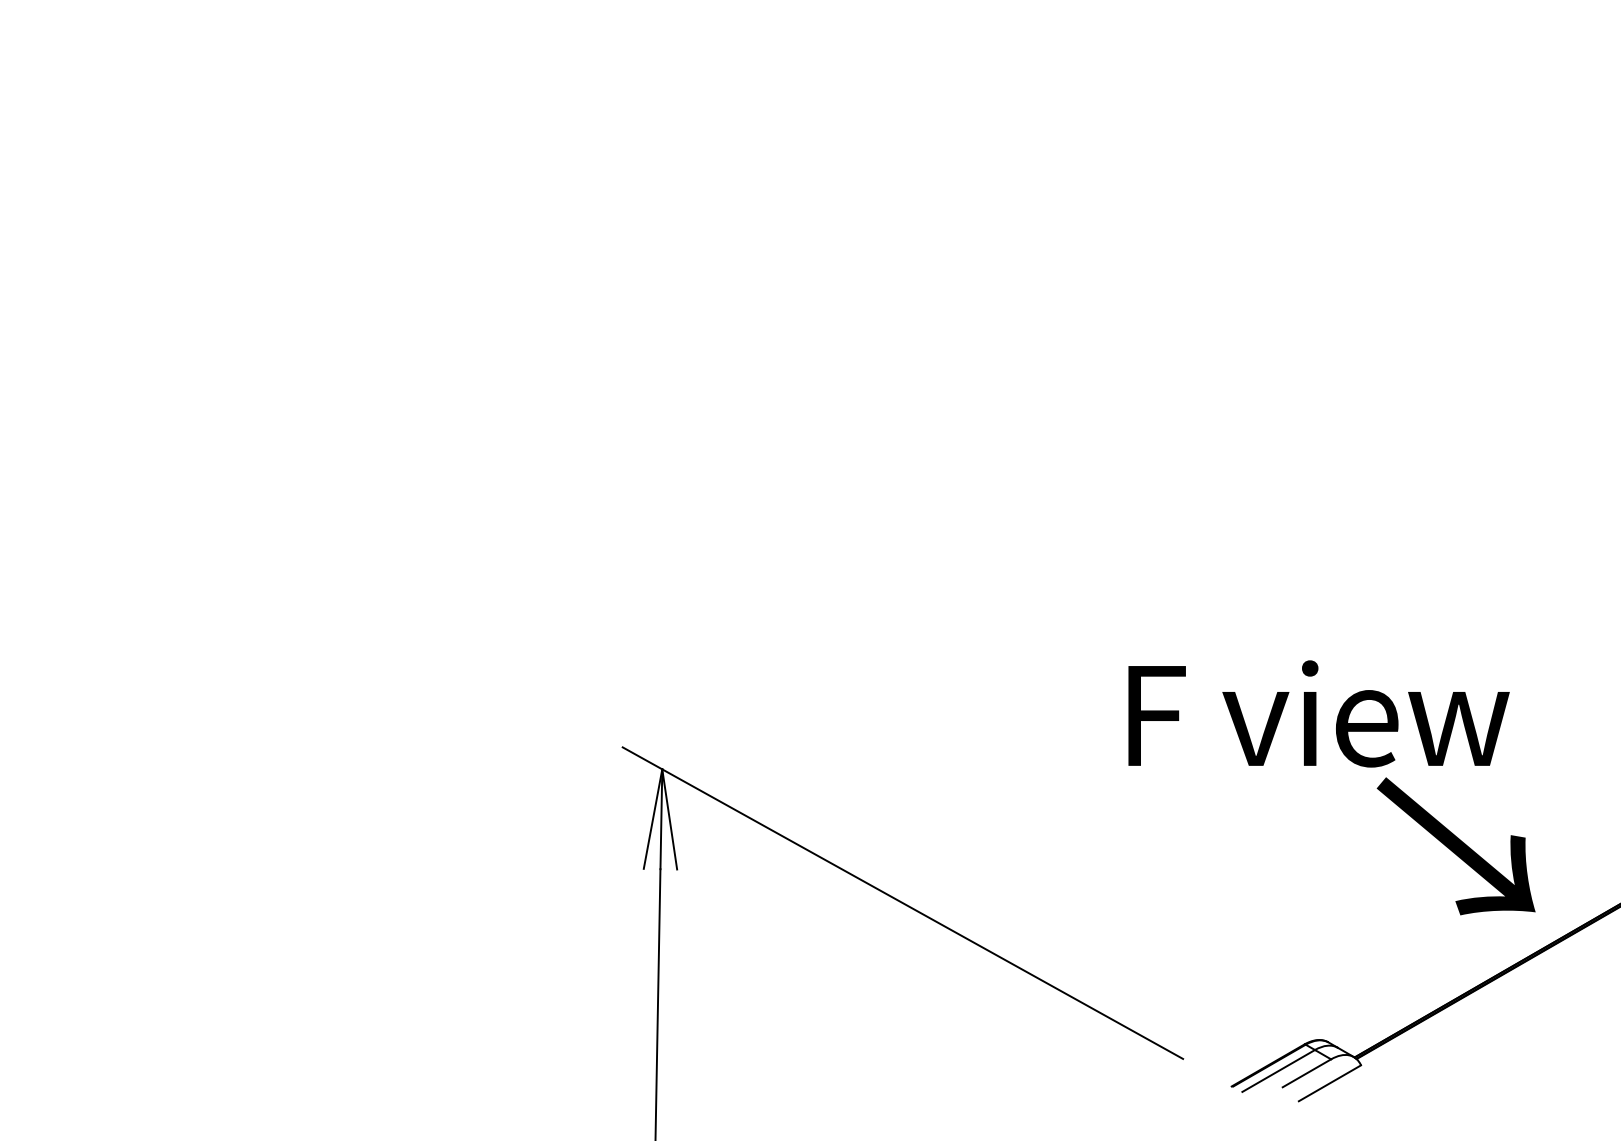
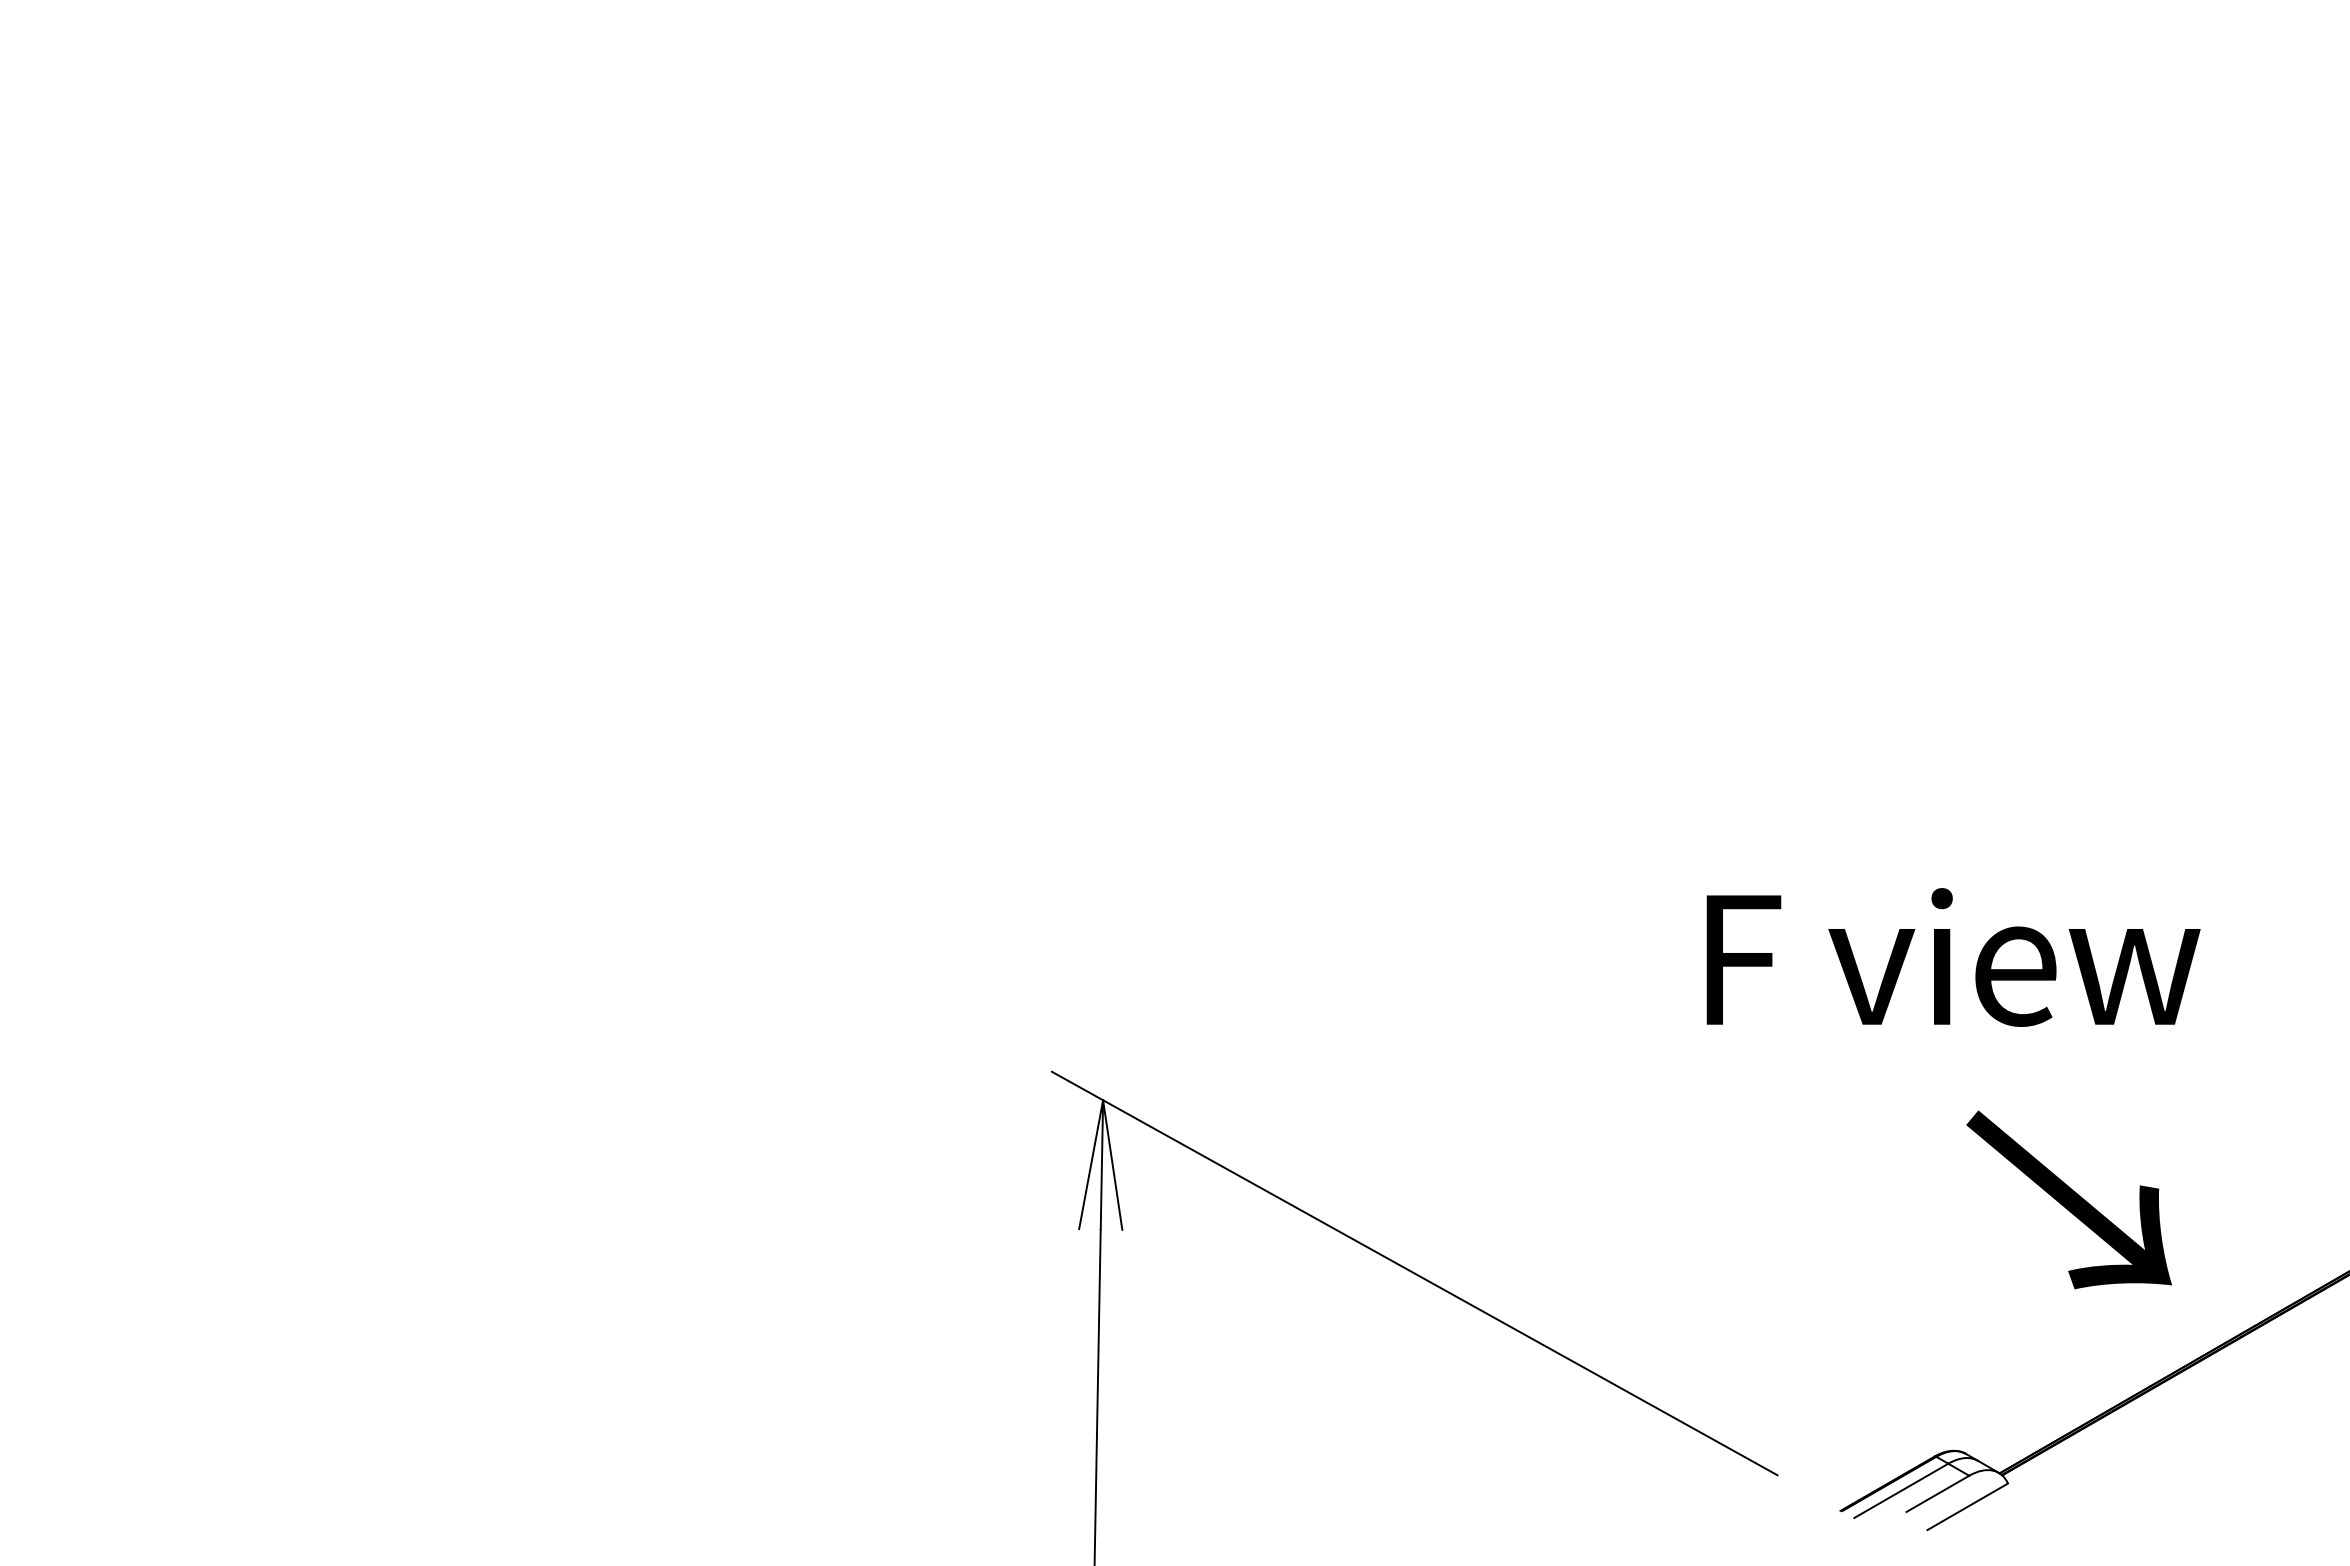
text: (1318, 713) -> (1953, 957), moved
text: (1455, 846) -> (2068, 1199), moved

